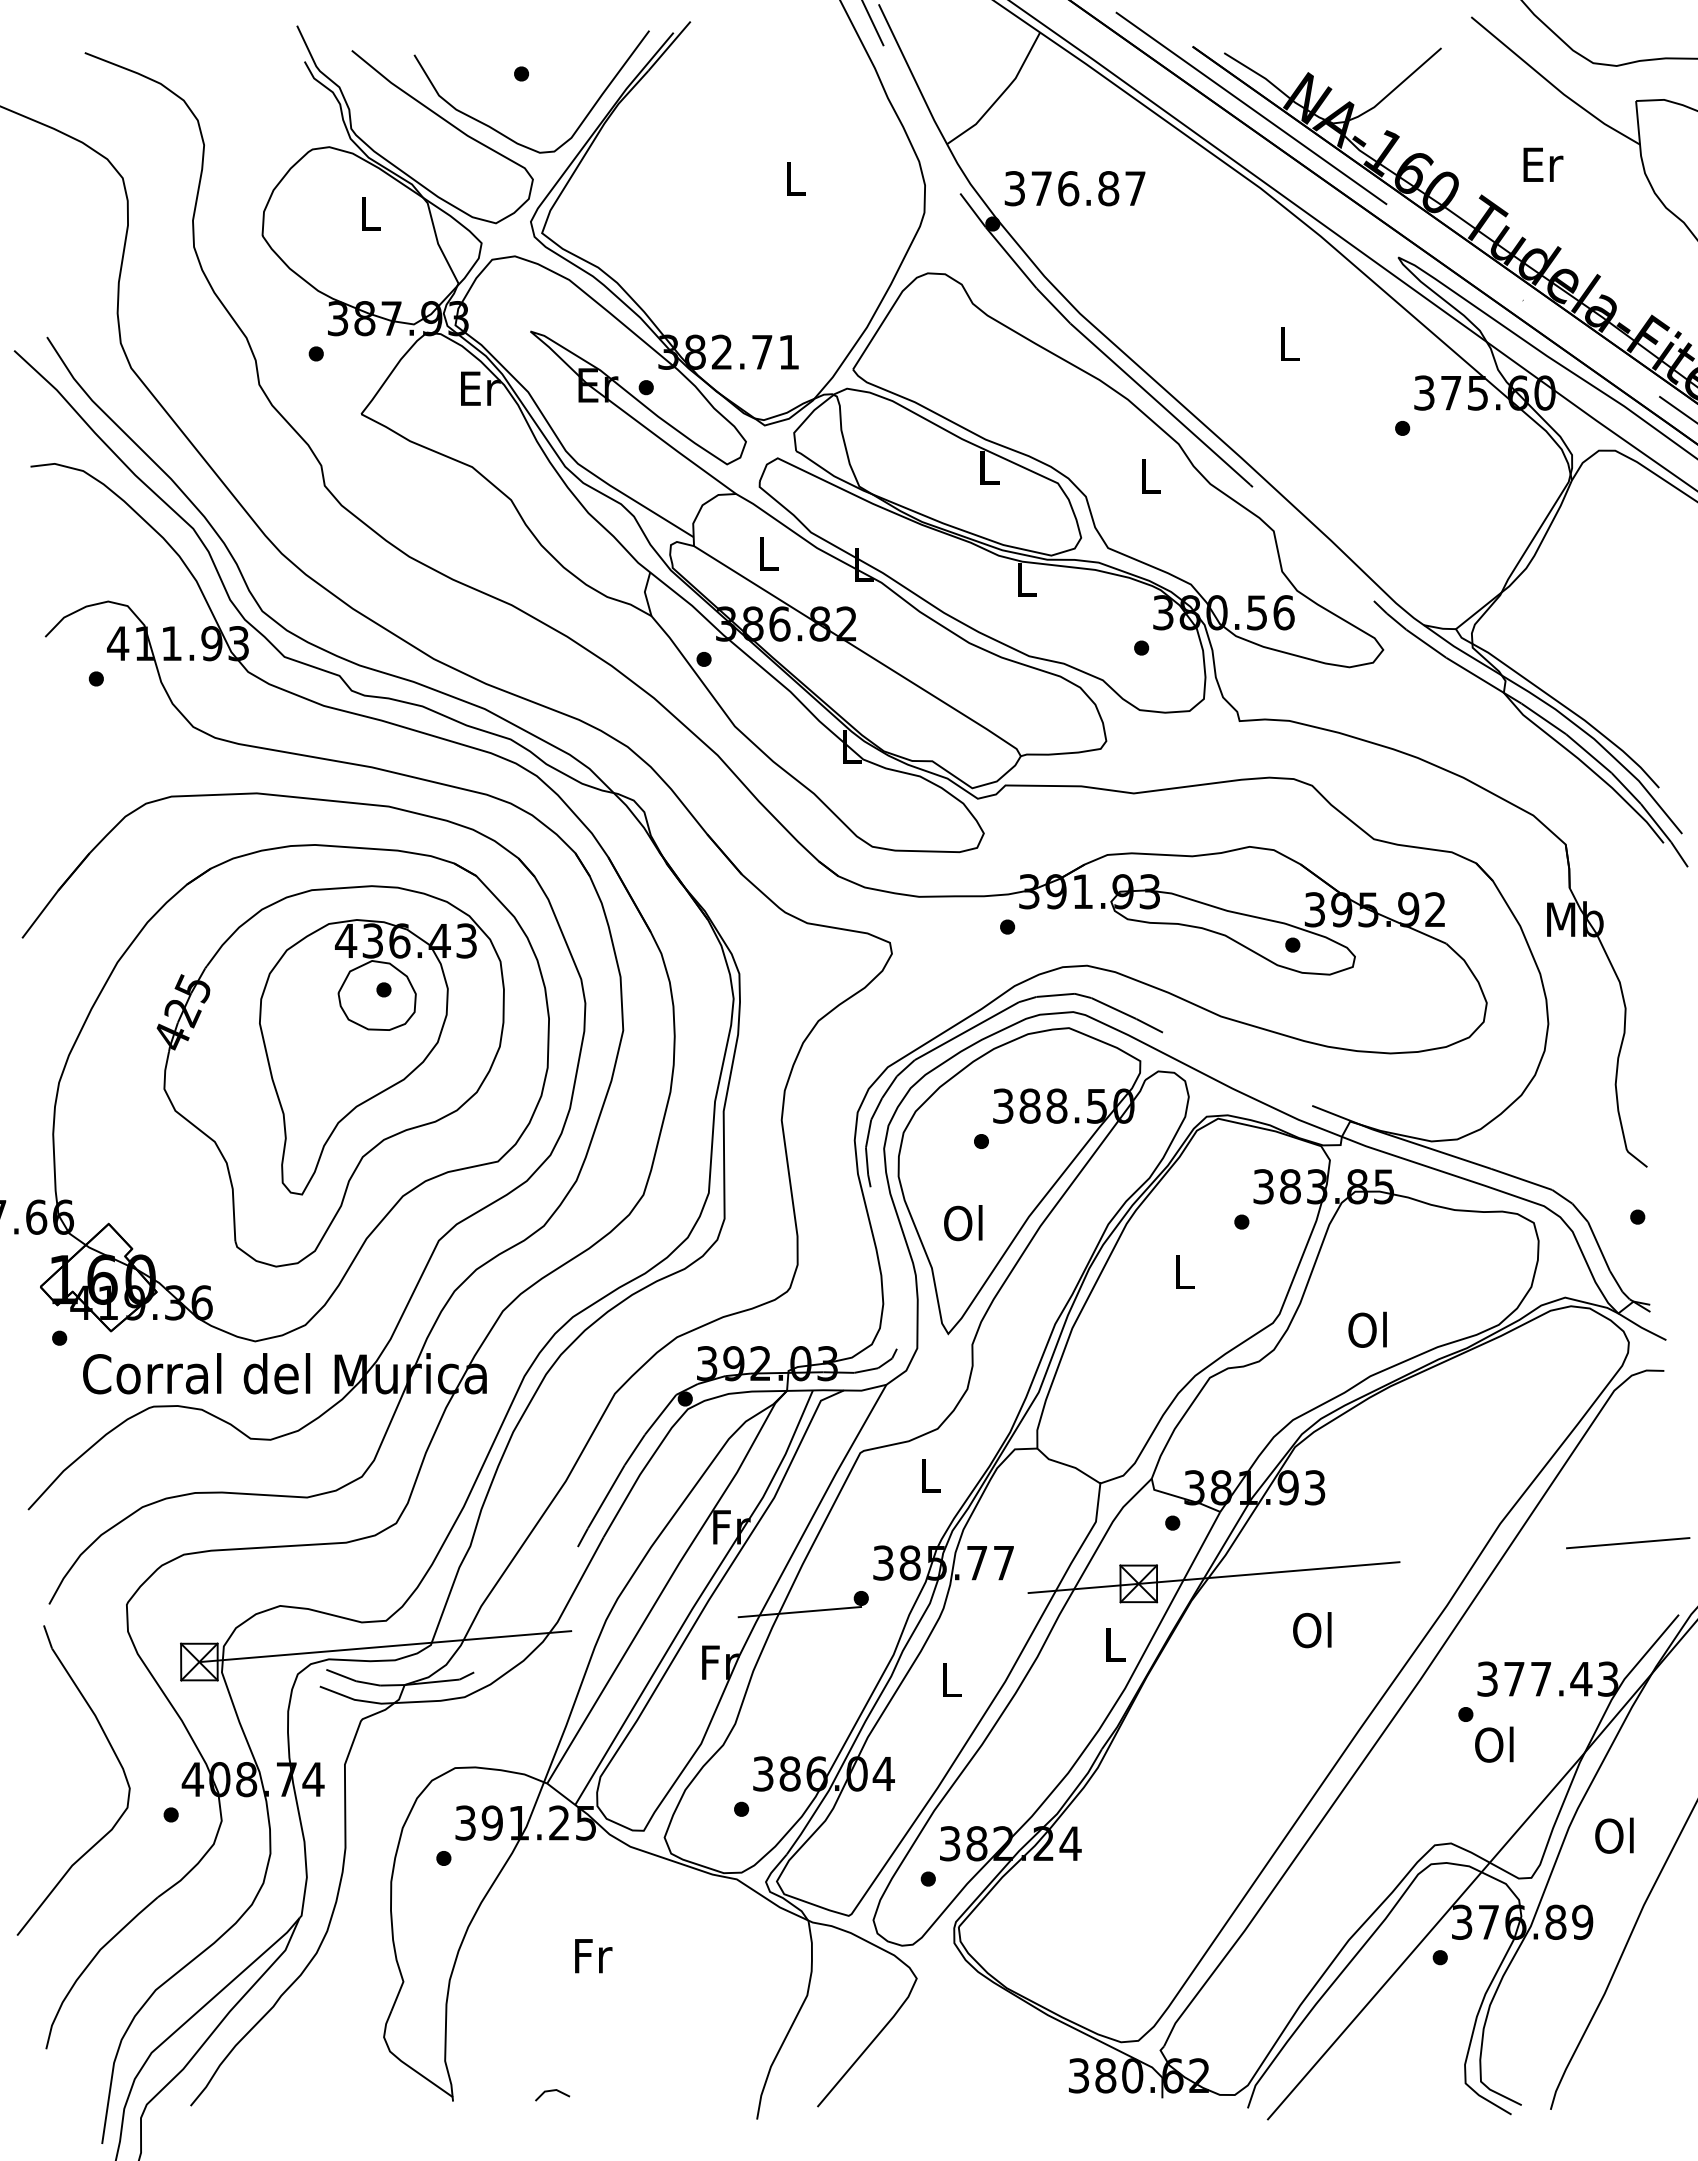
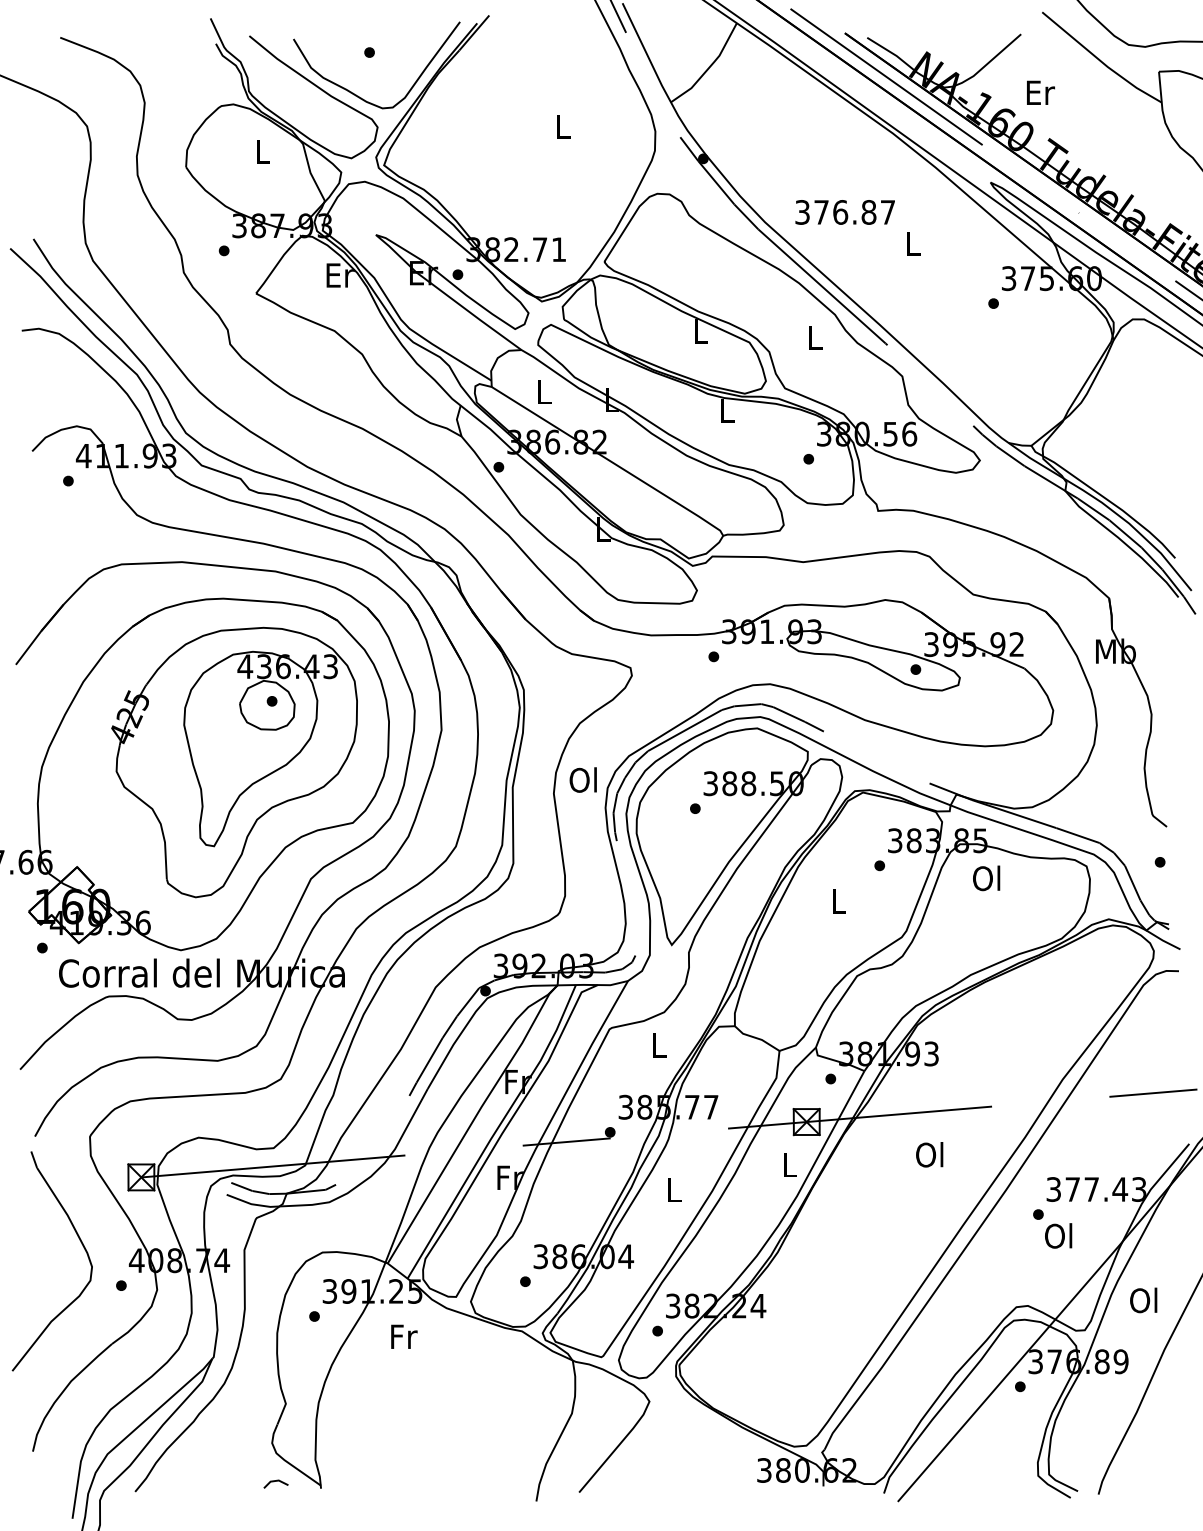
text: (1543, 164) -> (1041, 92), moved
text: (1074, 188) -> (844, 212), moved
text: (963, 1223) -> (583, 780), moved
text: (1367, 1329) -> (986, 878), moved
text: (593, 1956) -> (404, 1337), moved
line: (552, 2091) -> (276, 1481), moved

